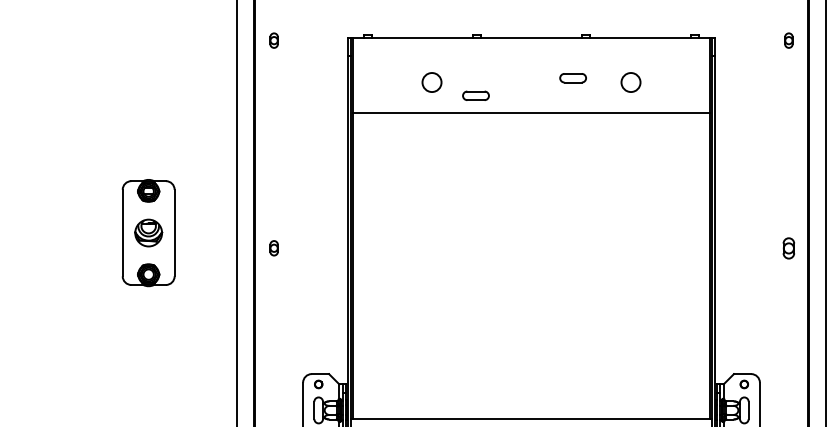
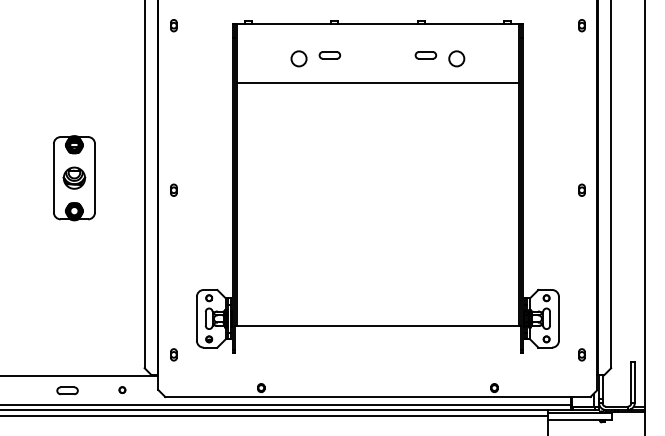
part: (572, 78) -> (425, 55), moved
part: (475, 95) -> (329, 55), moved
part: (788, 247) -> (581, 189), size x0.71

